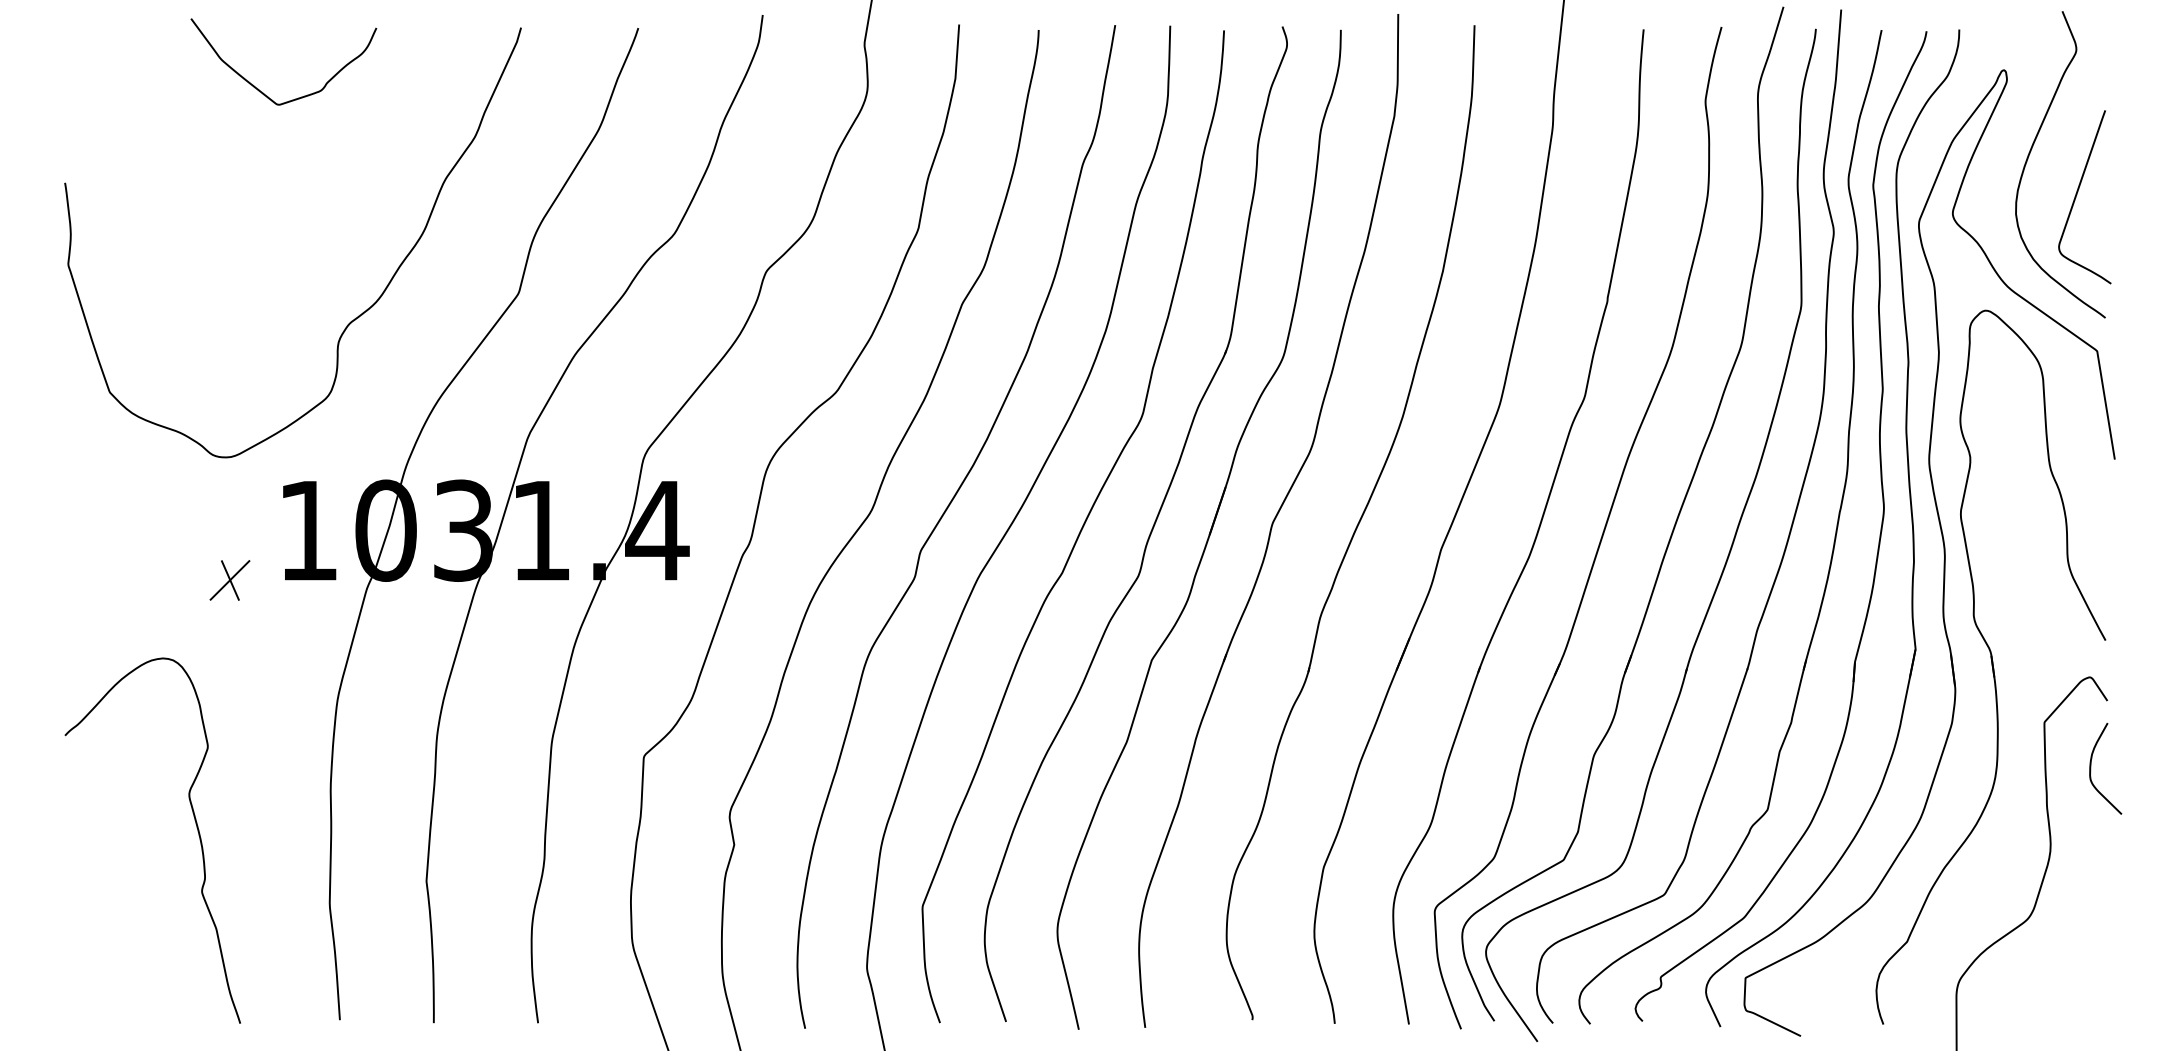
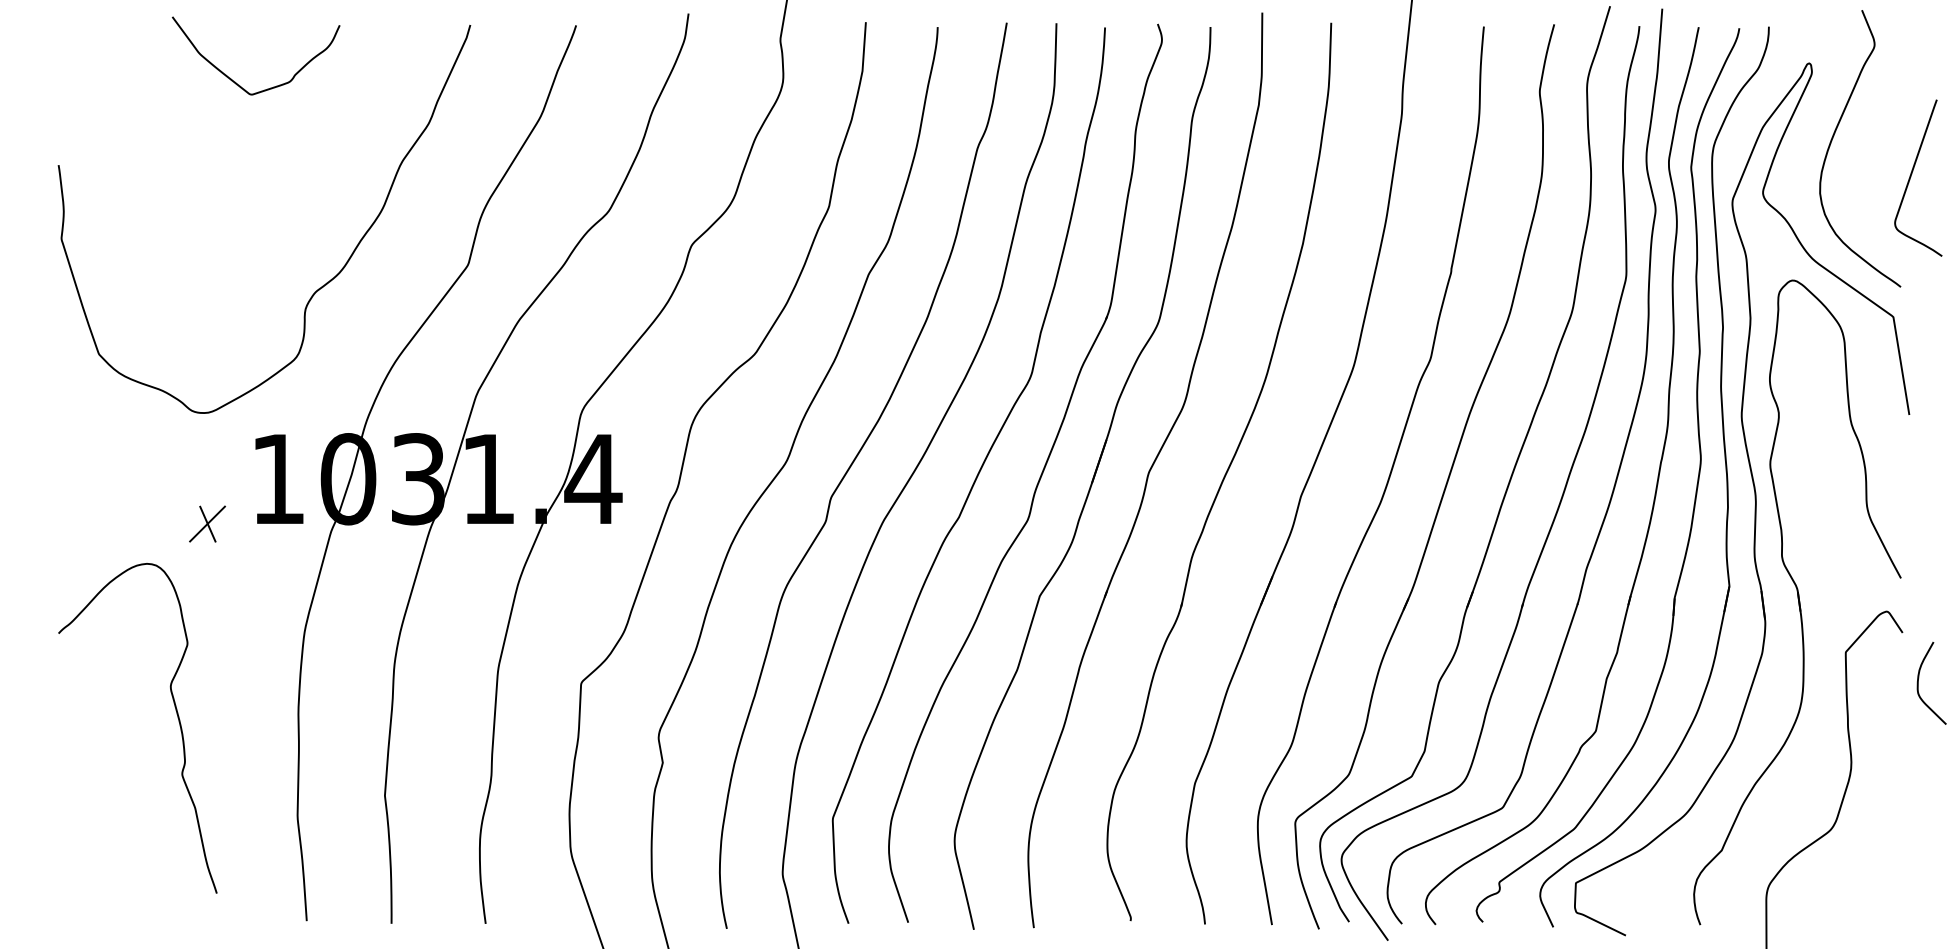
curve: (2077, 194) -> (1911, 175), moved
curve: (2091, 768) -> (1918, 683), moved
curve: (195, 824) -> (176, 713), moved

